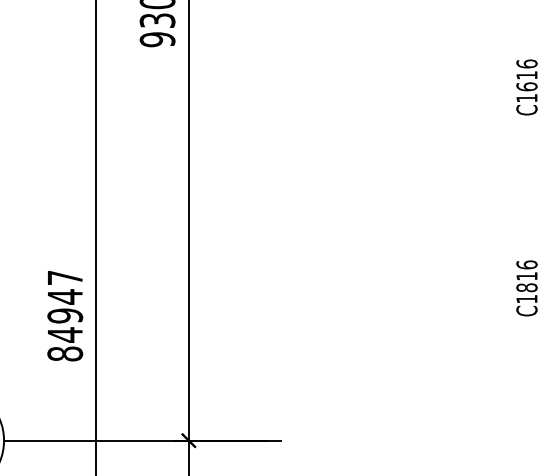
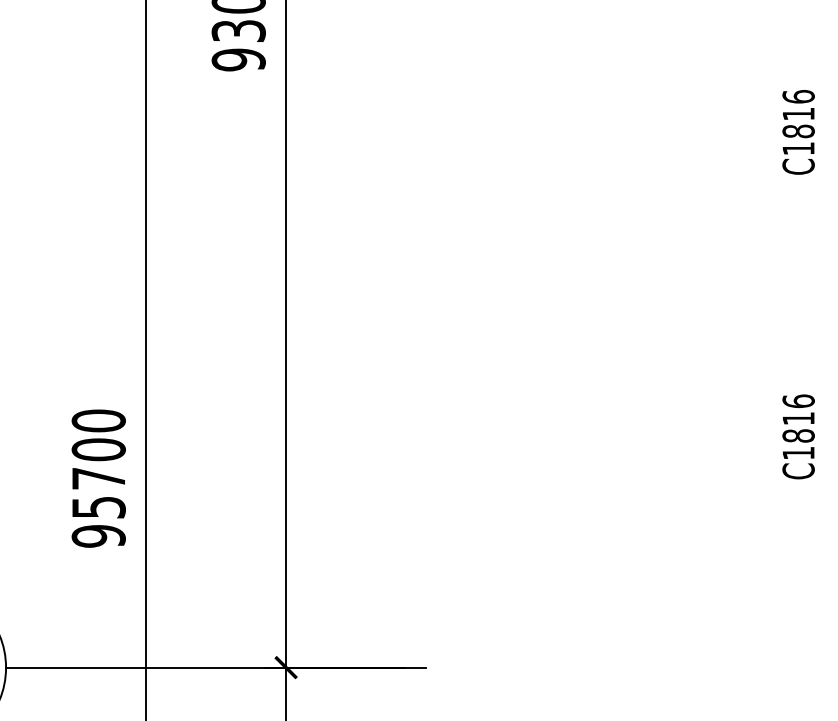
text: (526, 86) -> (797, 130), C1616 -> C1816
text: (65, 315) -> (99, 477), 84947 -> 95700

